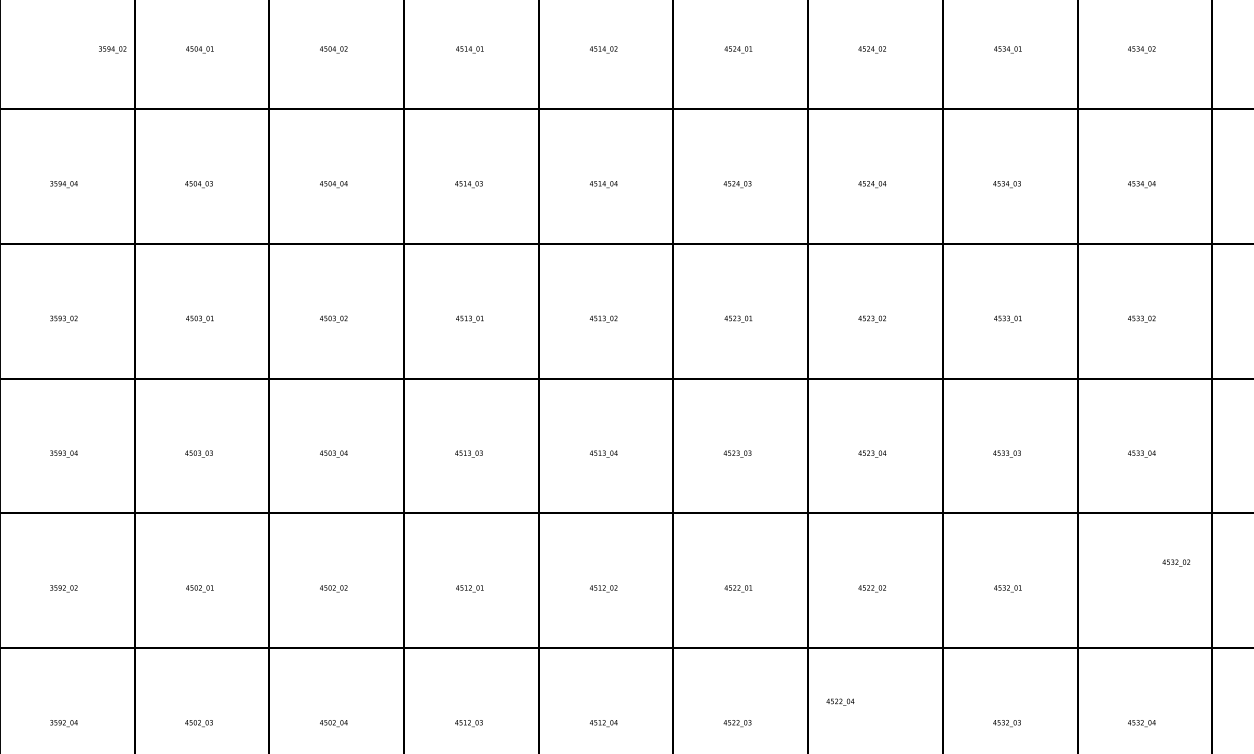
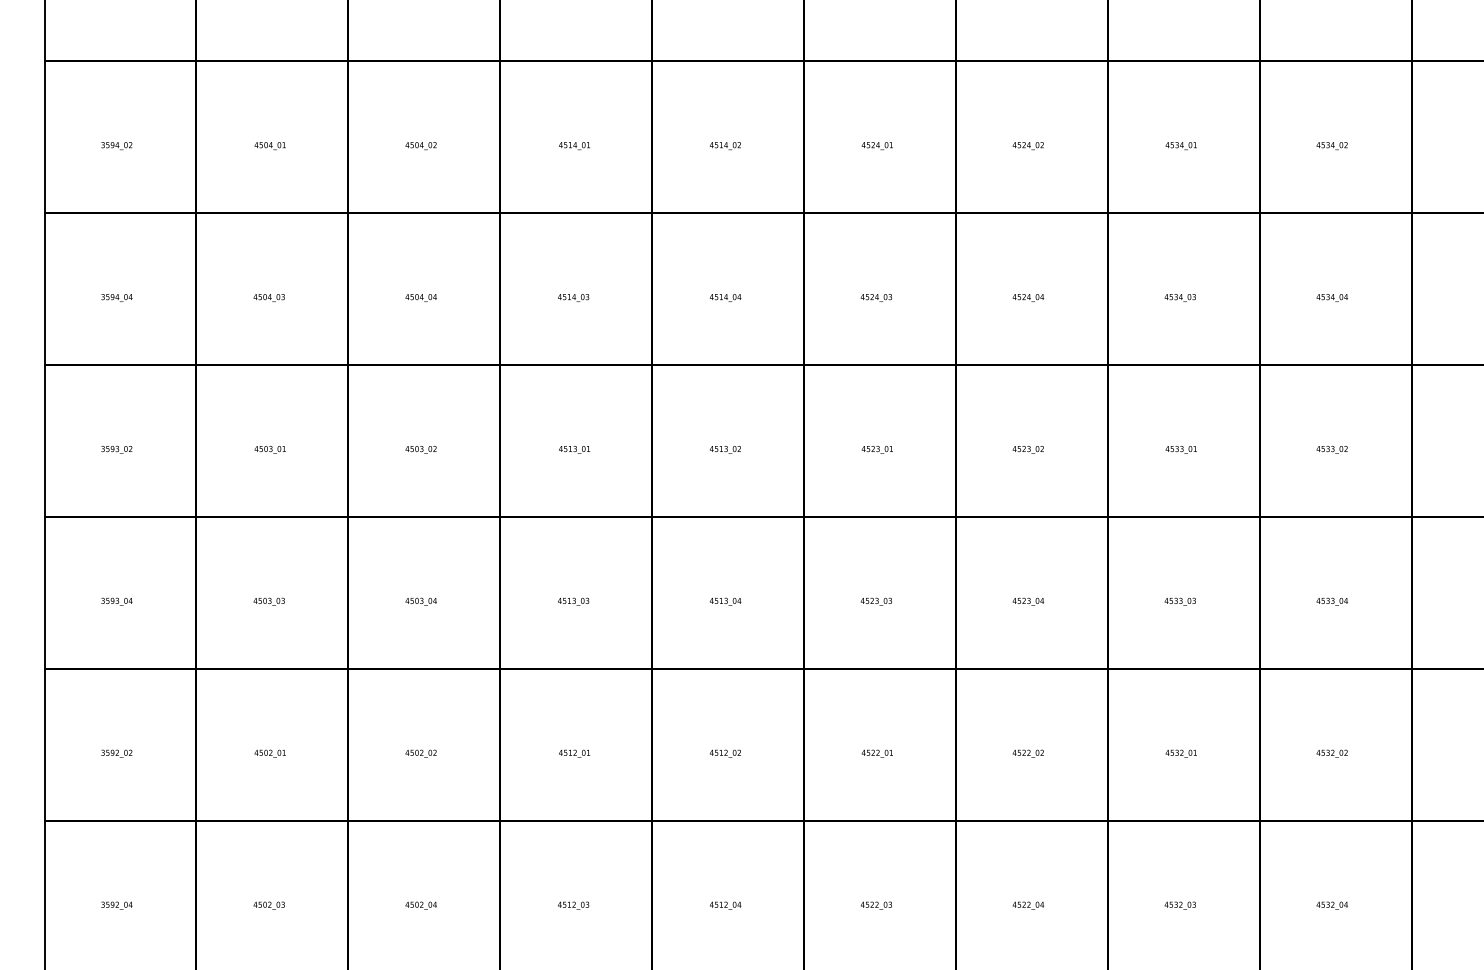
text: (112, 50) -> (116, 146), moved
text: (1175, 562) -> (1331, 753), moved
text: (839, 702) -> (1027, 905), moved

